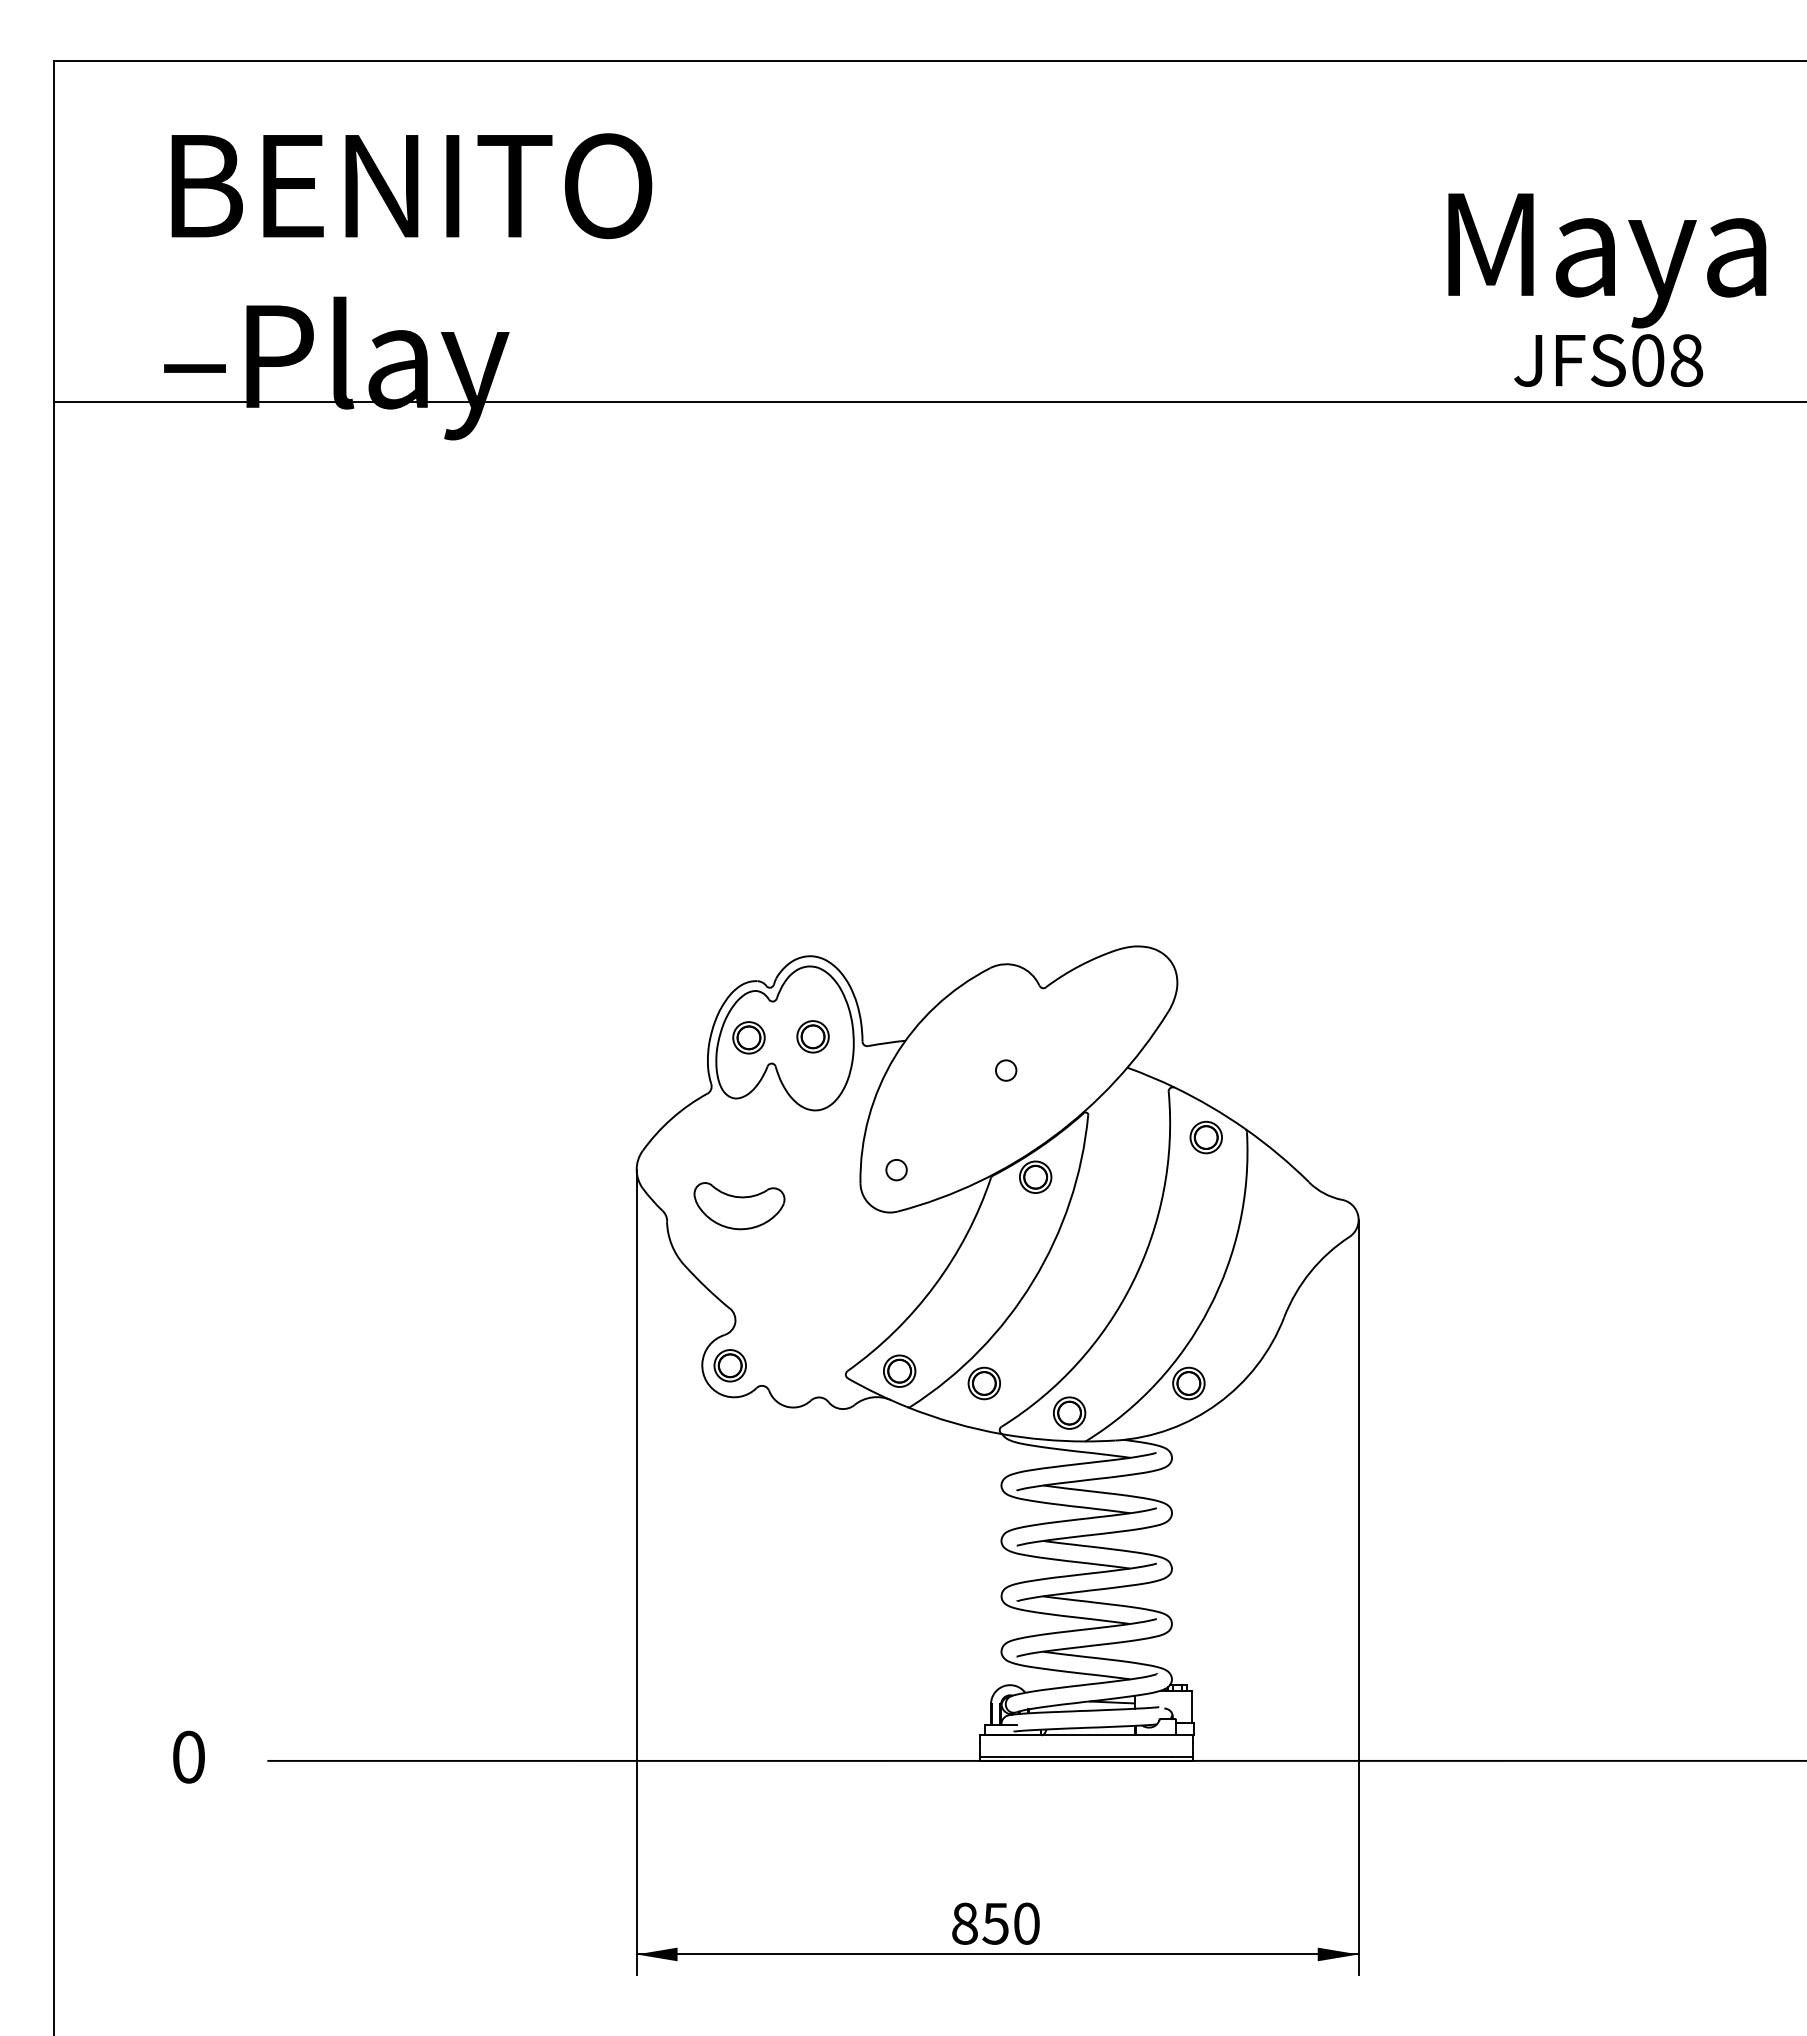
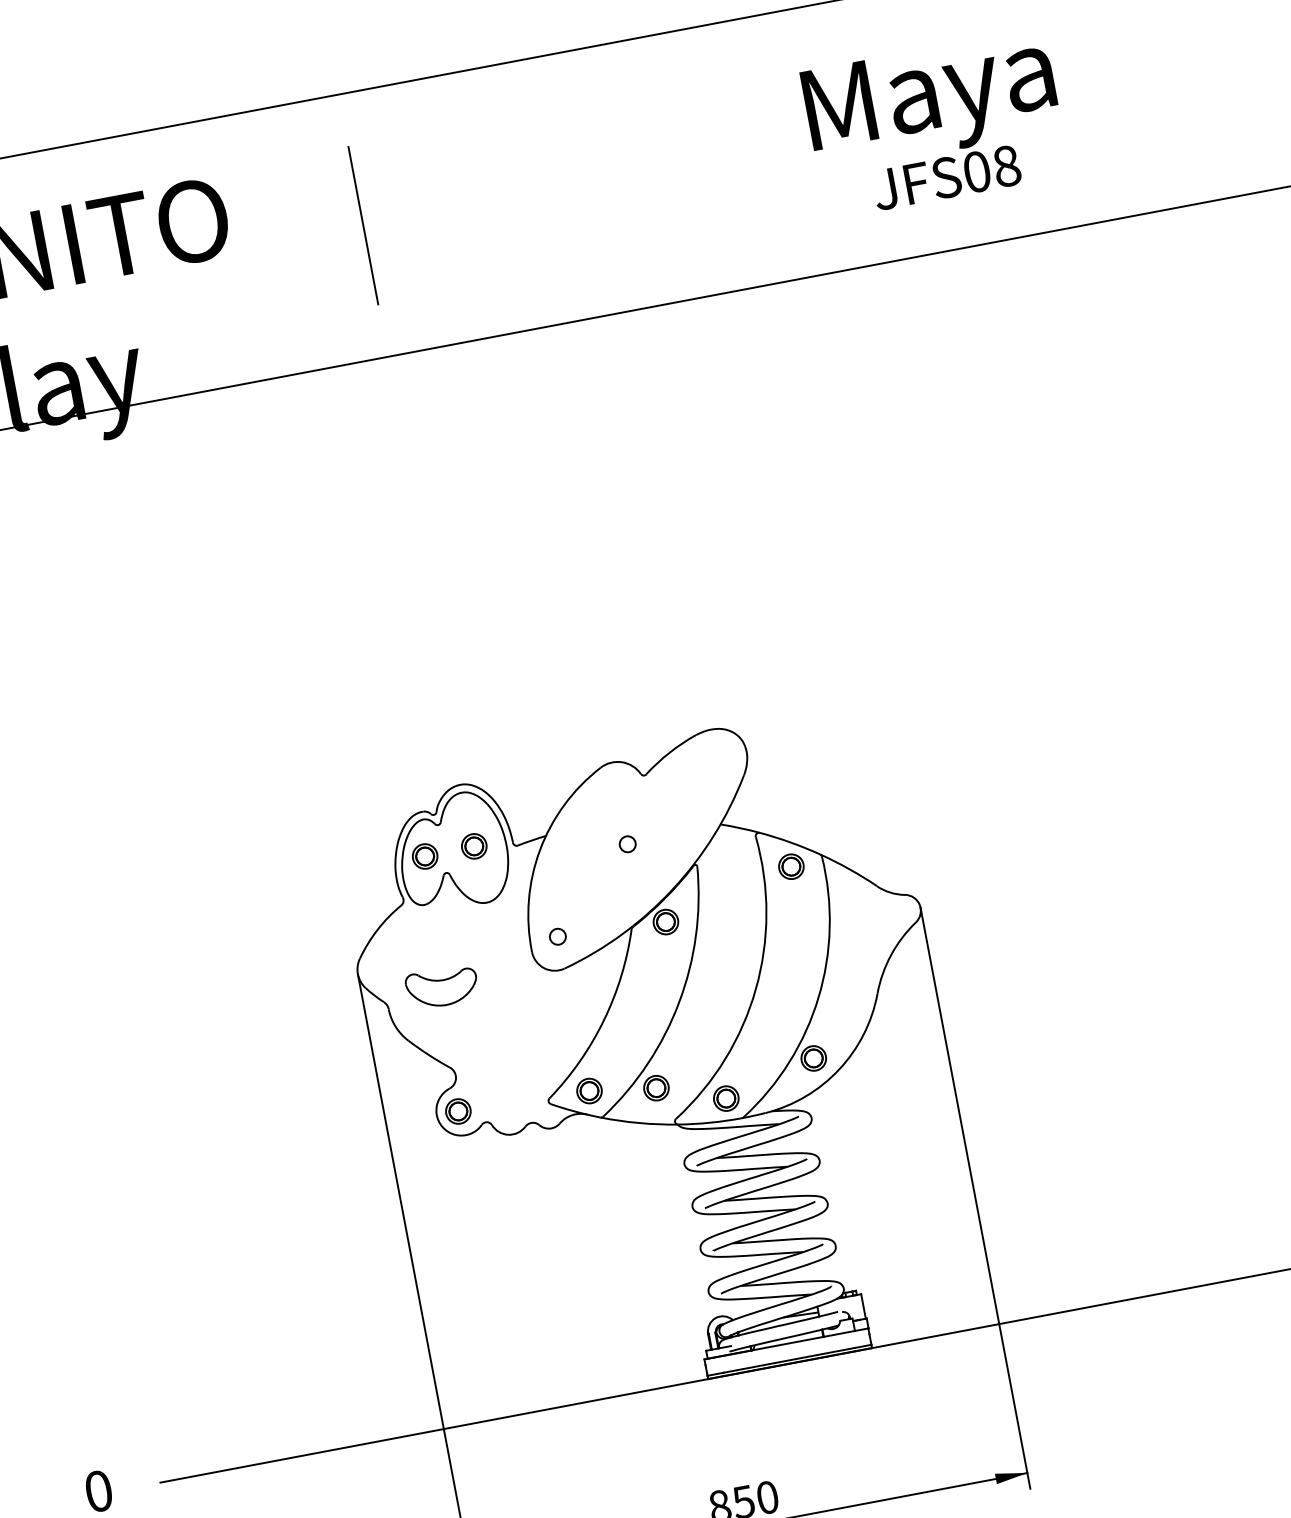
line: (821, 231) -> (363, 225), added
text: (1607, 289) -> (935, 123), moved

